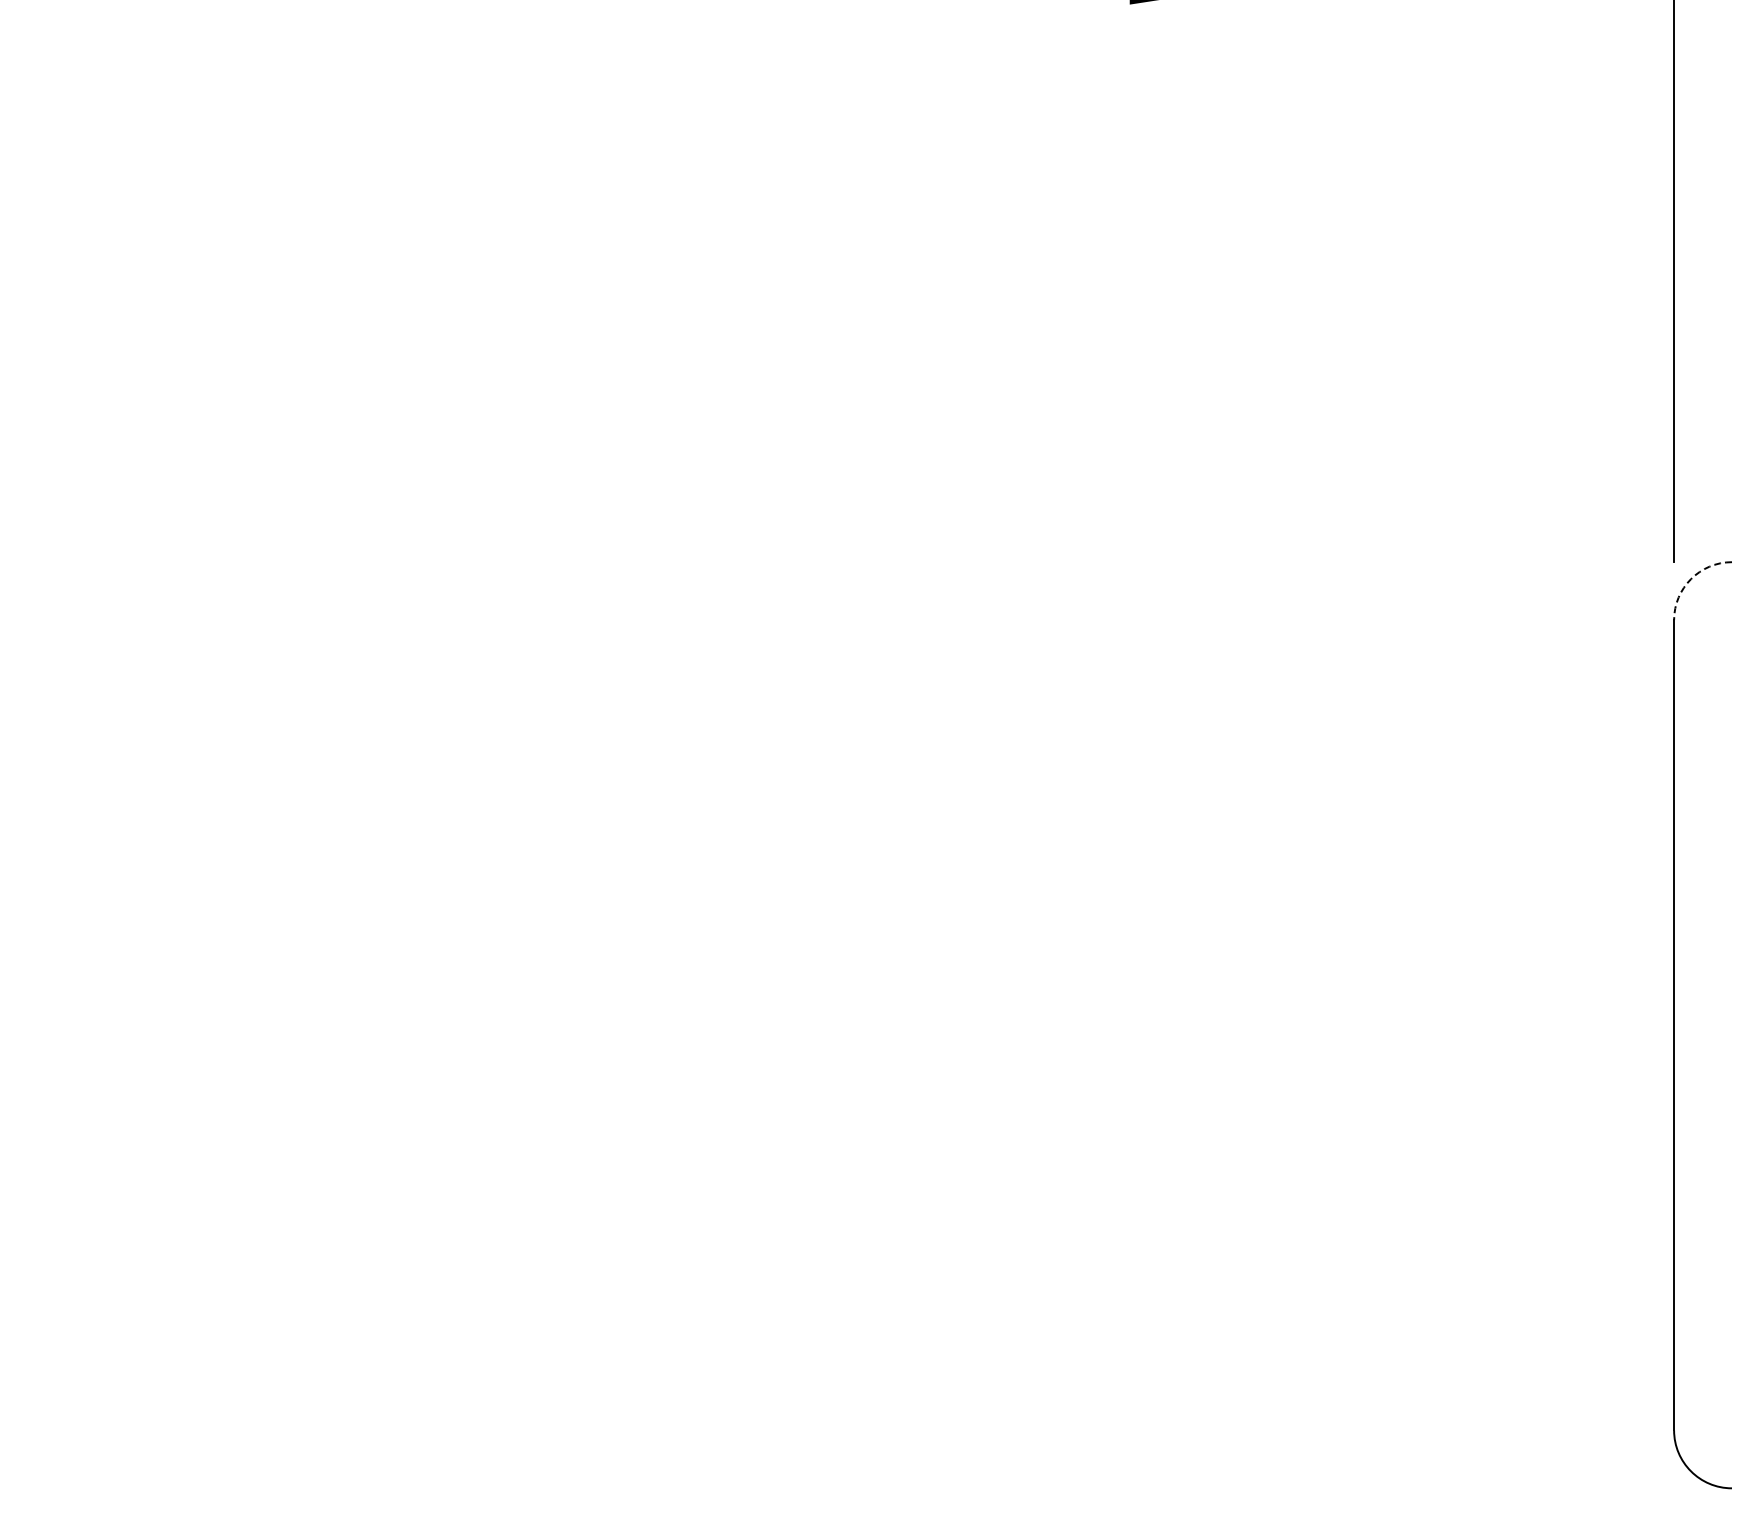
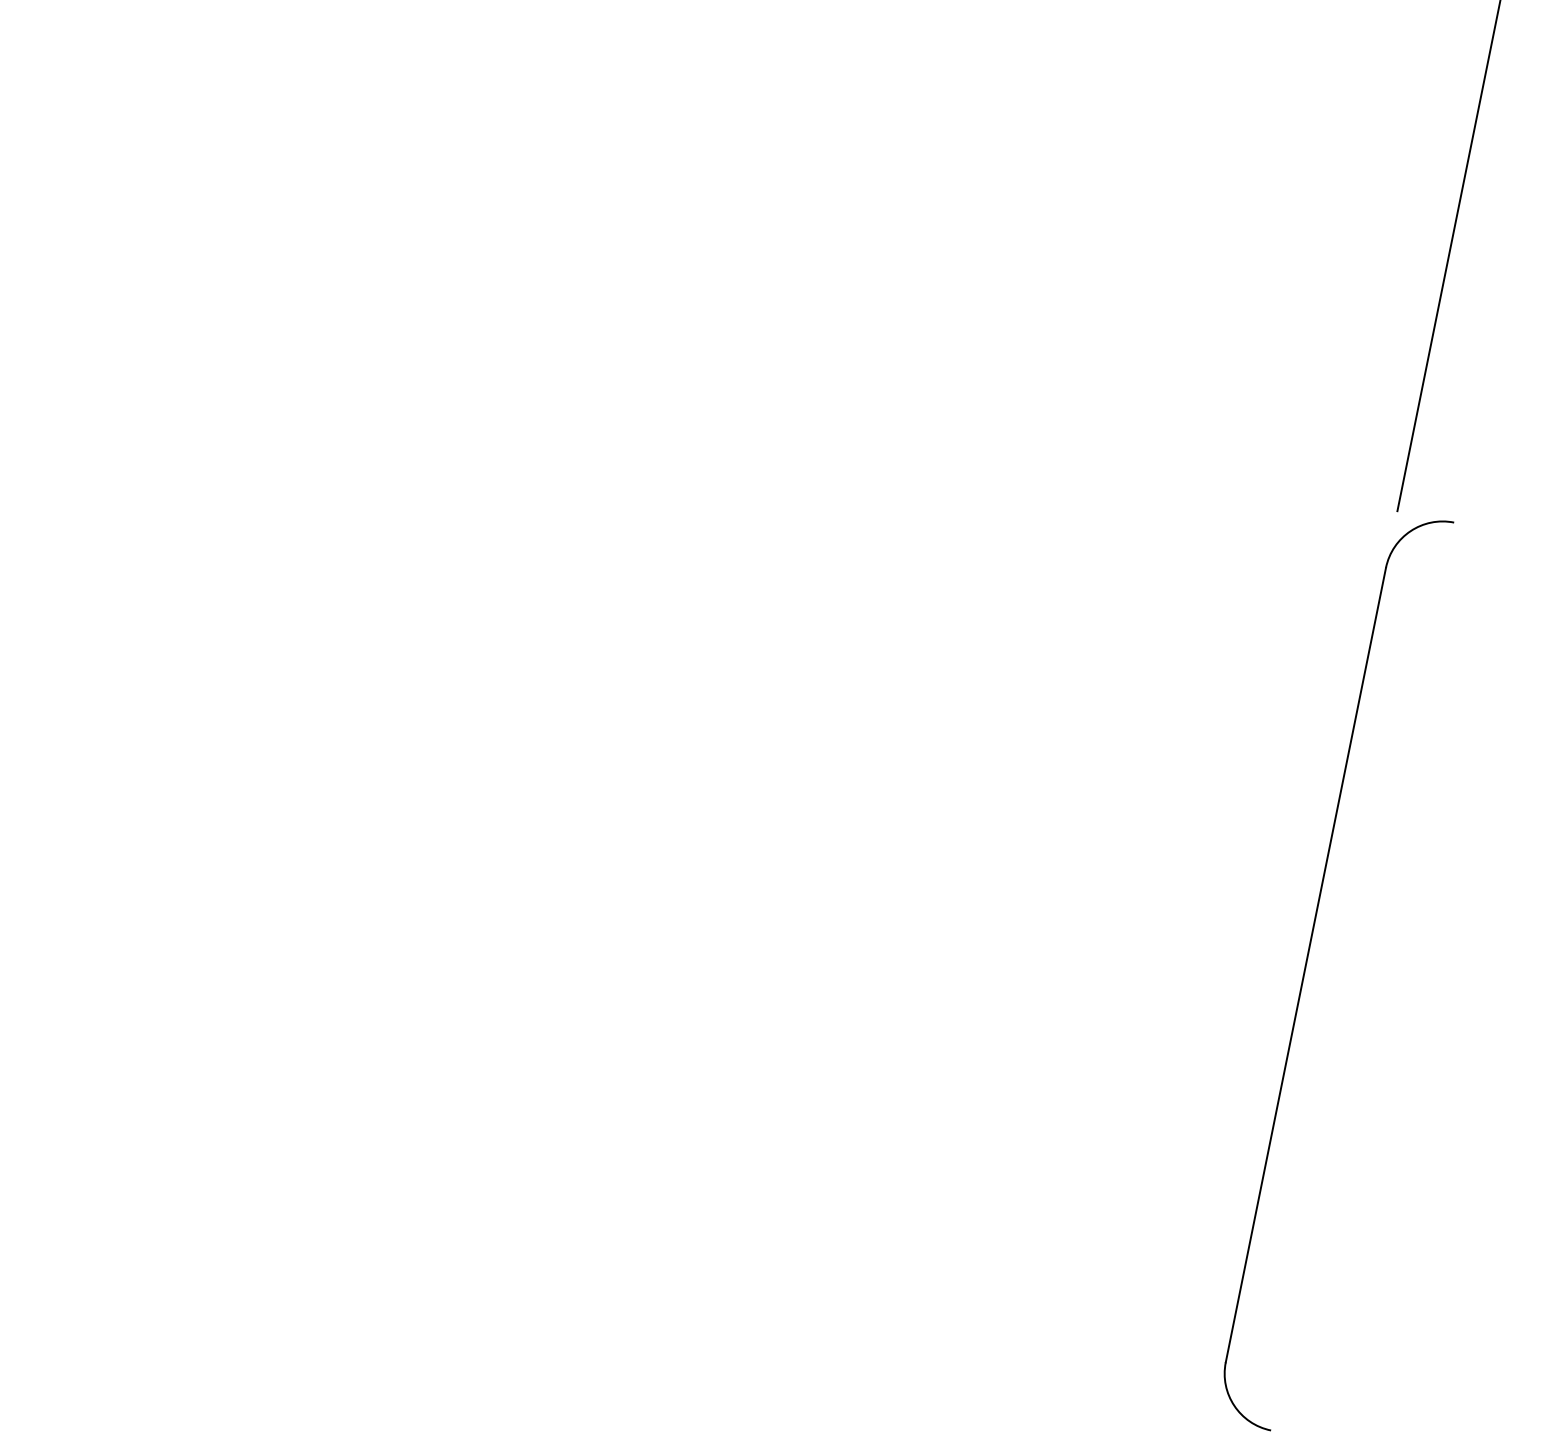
arc: (1691, 579) -> (1411, 531), dashed -> solid

